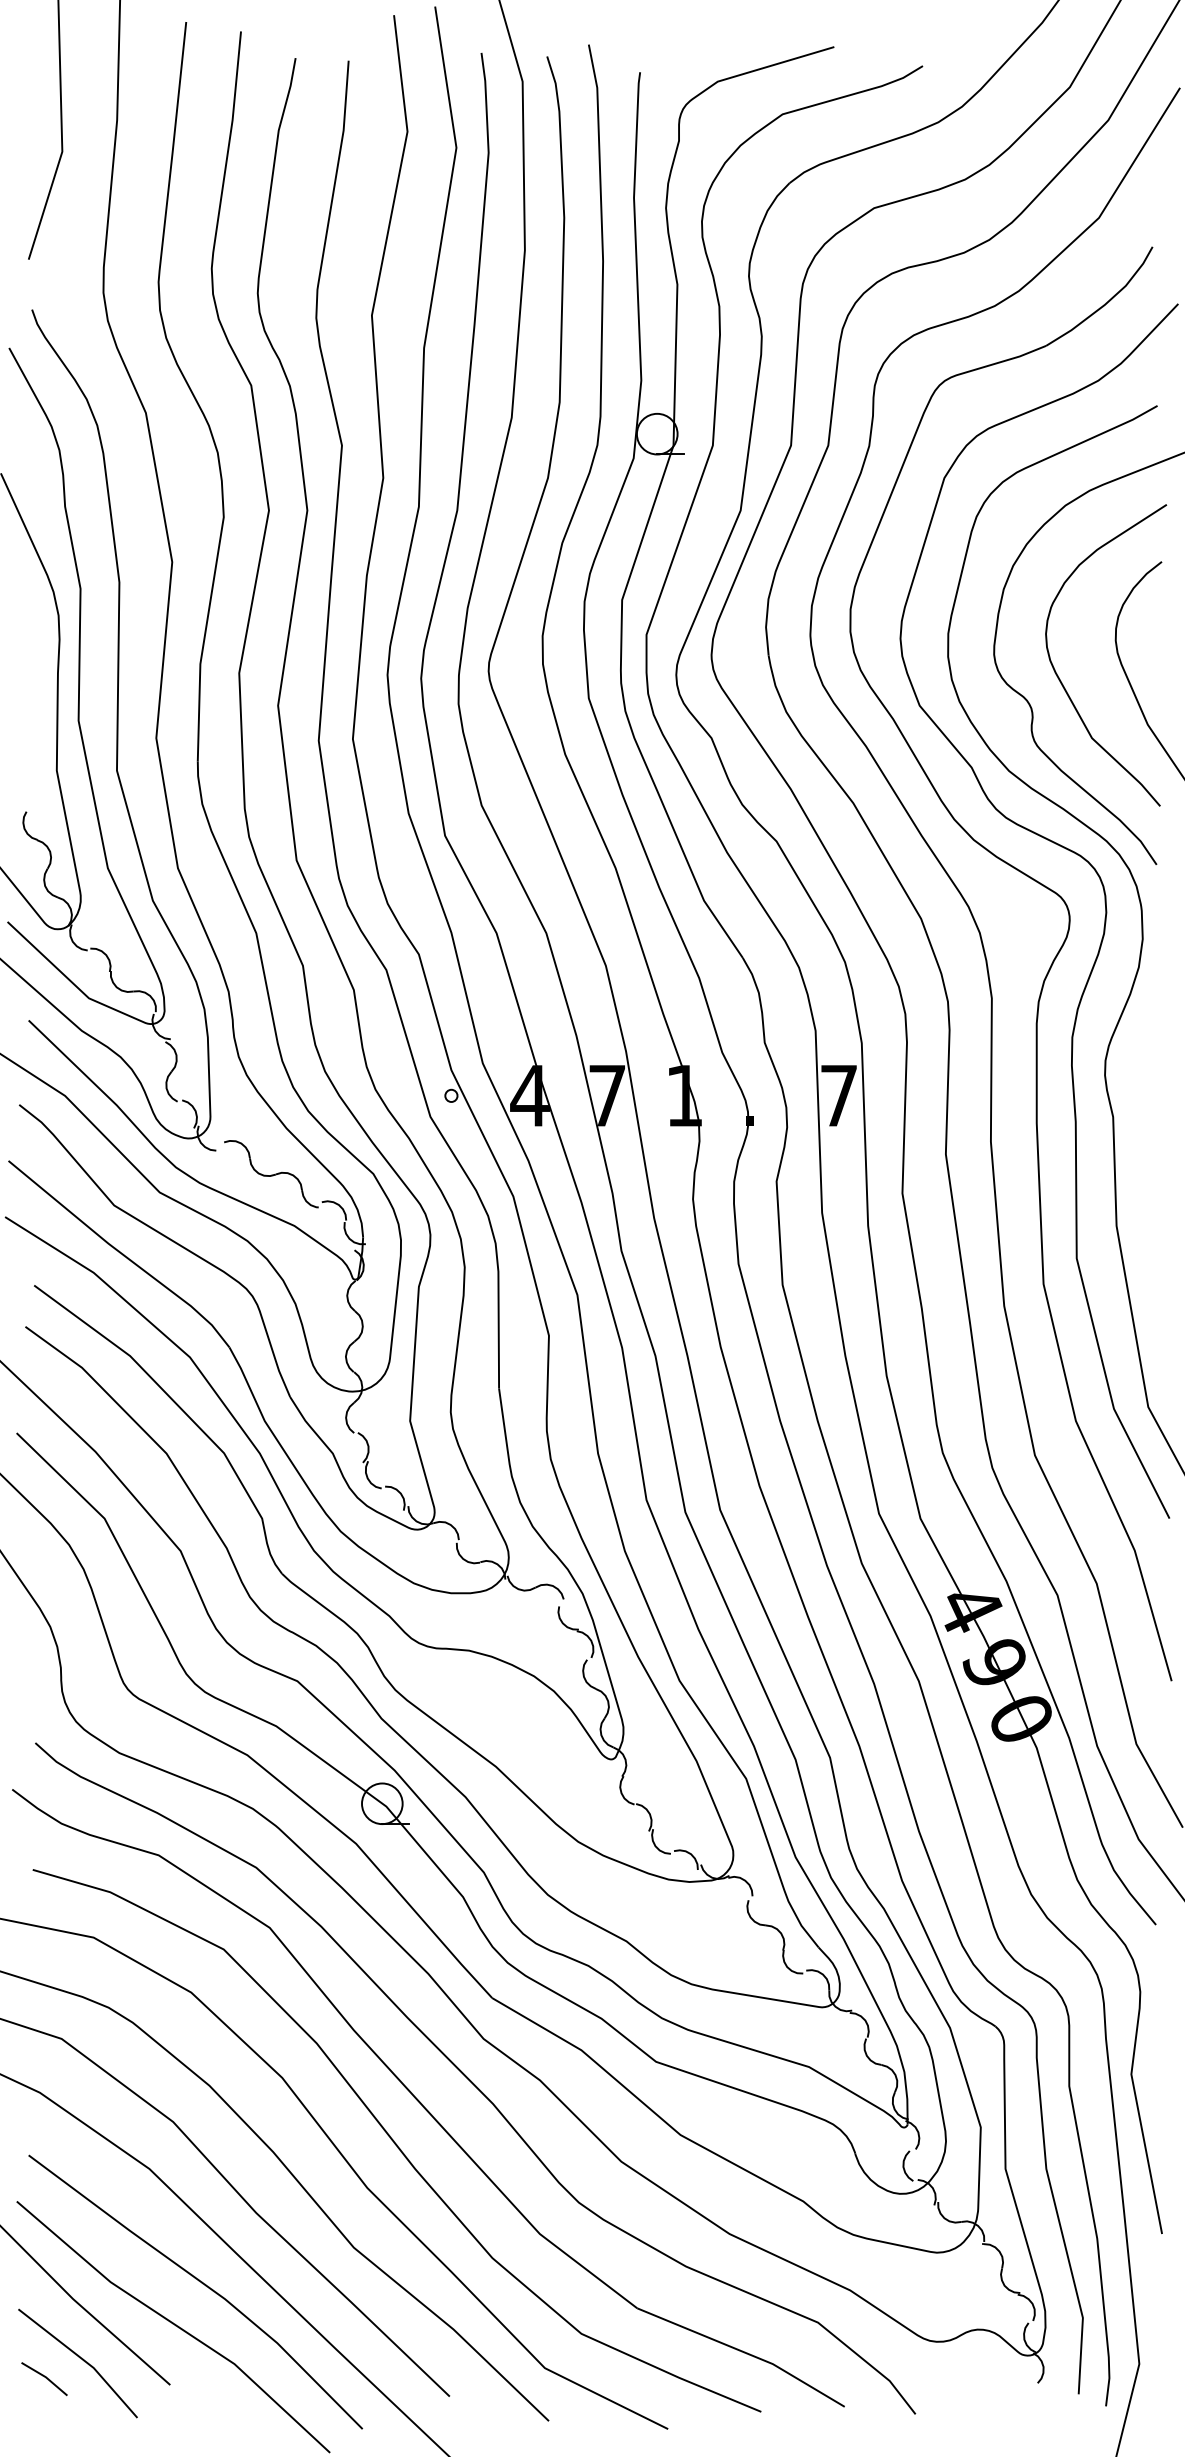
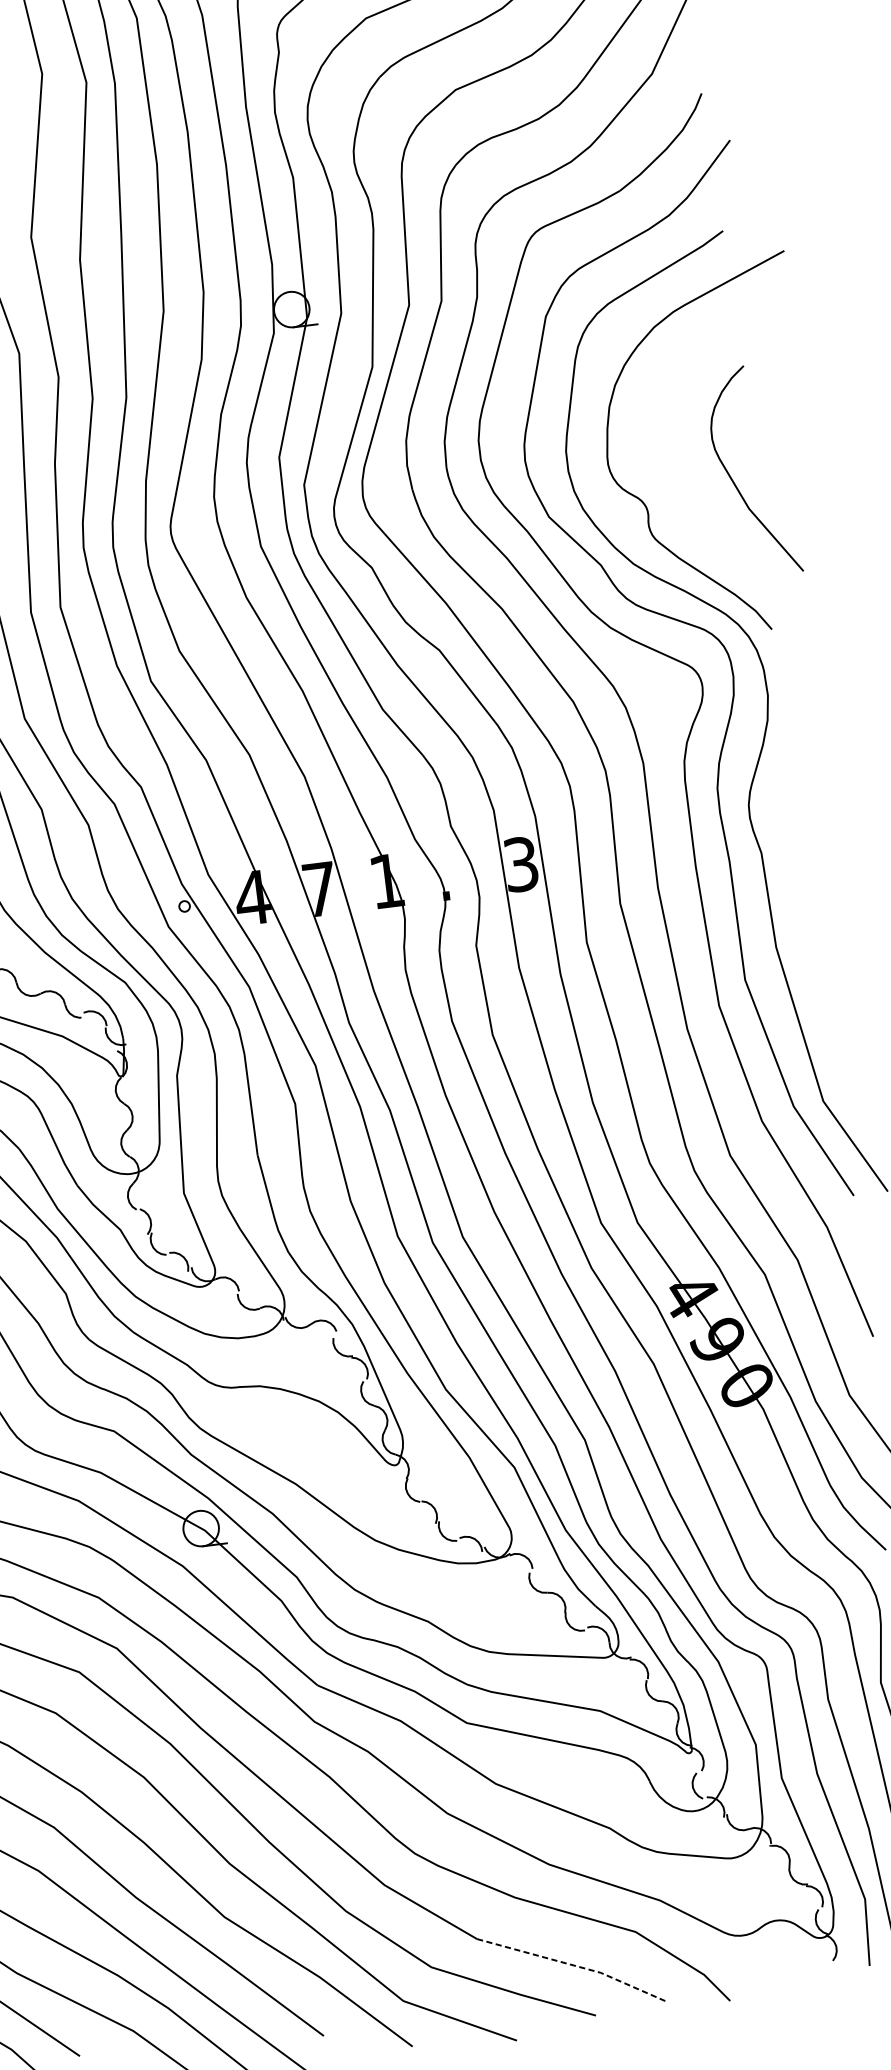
curve: (1062, 682) -> (670, 481), removed
text: (839, 1095) -> (521, 864), 7 -> 3
line: (744, 2352) -> (575, 1965), solid -> dashed

